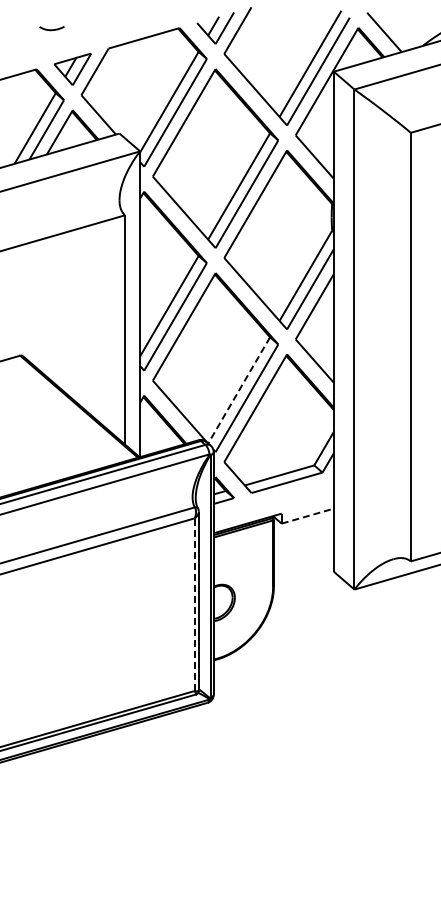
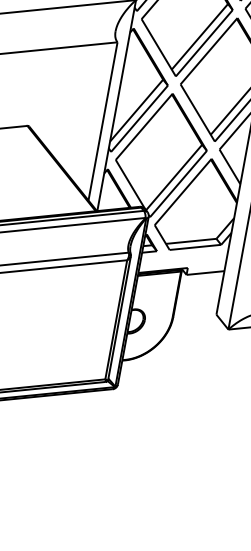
line: (238, 390) -> (173, 177), dashed -> solid
line: (308, 516) -> (205, 273), dashed -> solid
line: (194, 604) -> (116, 319), dashed -> solid

